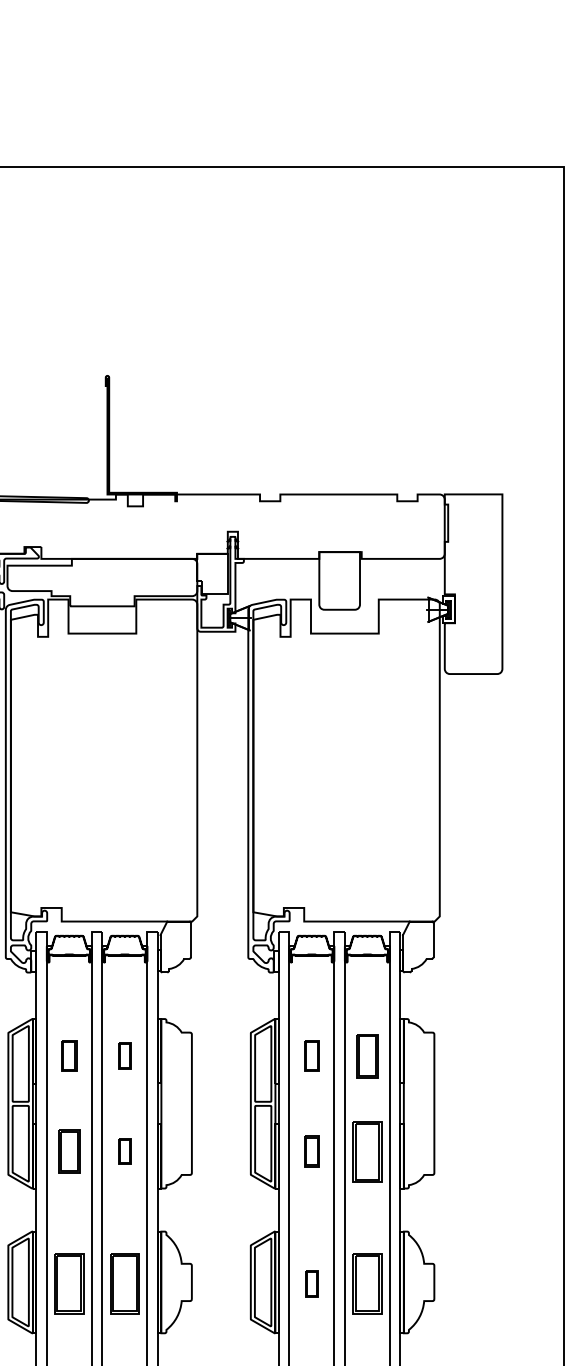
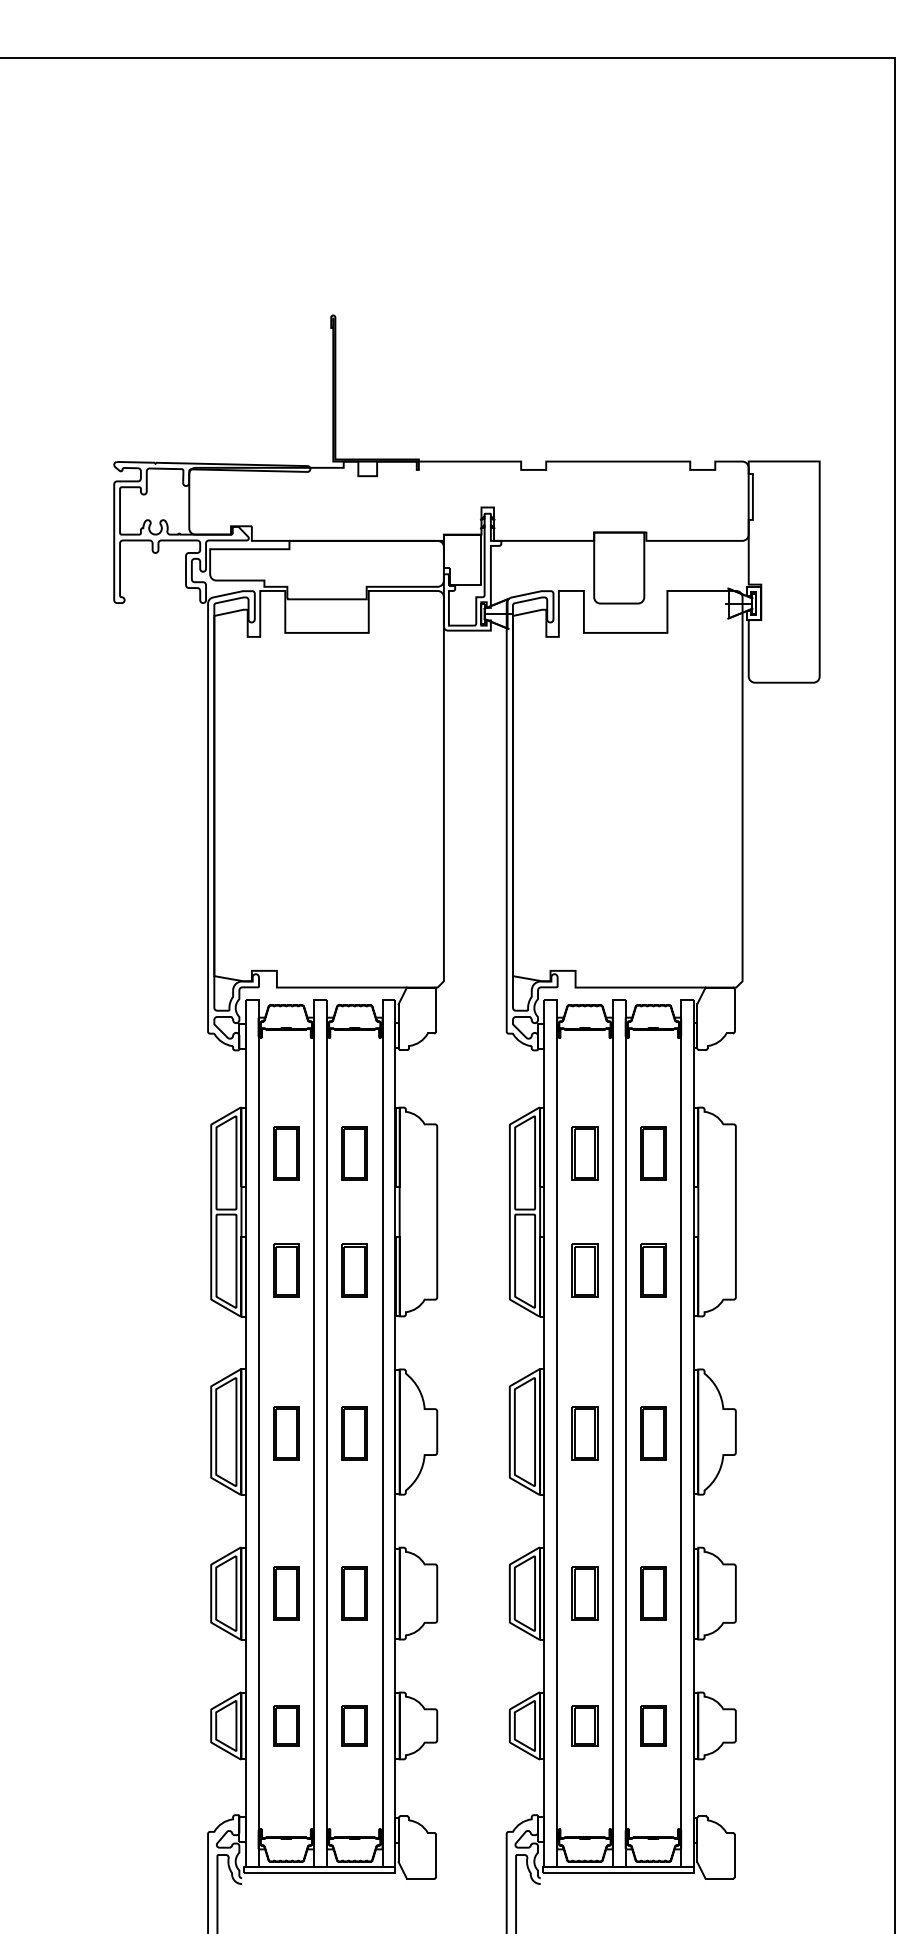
part: (69, 1056) -> (286, 1153), size x1.43
part: (124, 1056) -> (354, 1153), size x1.67
part: (311, 1056) -> (584, 1153), size x1.43
part: (124, 1151) -> (354, 1270), size x1.67
part: (311, 1151) -> (584, 1270), size x1.43
part: (367, 1151) -> (653, 1270), size x0.71
part: (69, 1283) -> (286, 1433), size x0.71
part: (124, 1283) -> (354, 1433), size x0.71
part: (311, 1283) -> (584, 1433), size x1.67
part: (367, 1283) -> (653, 1433), size x0.71

